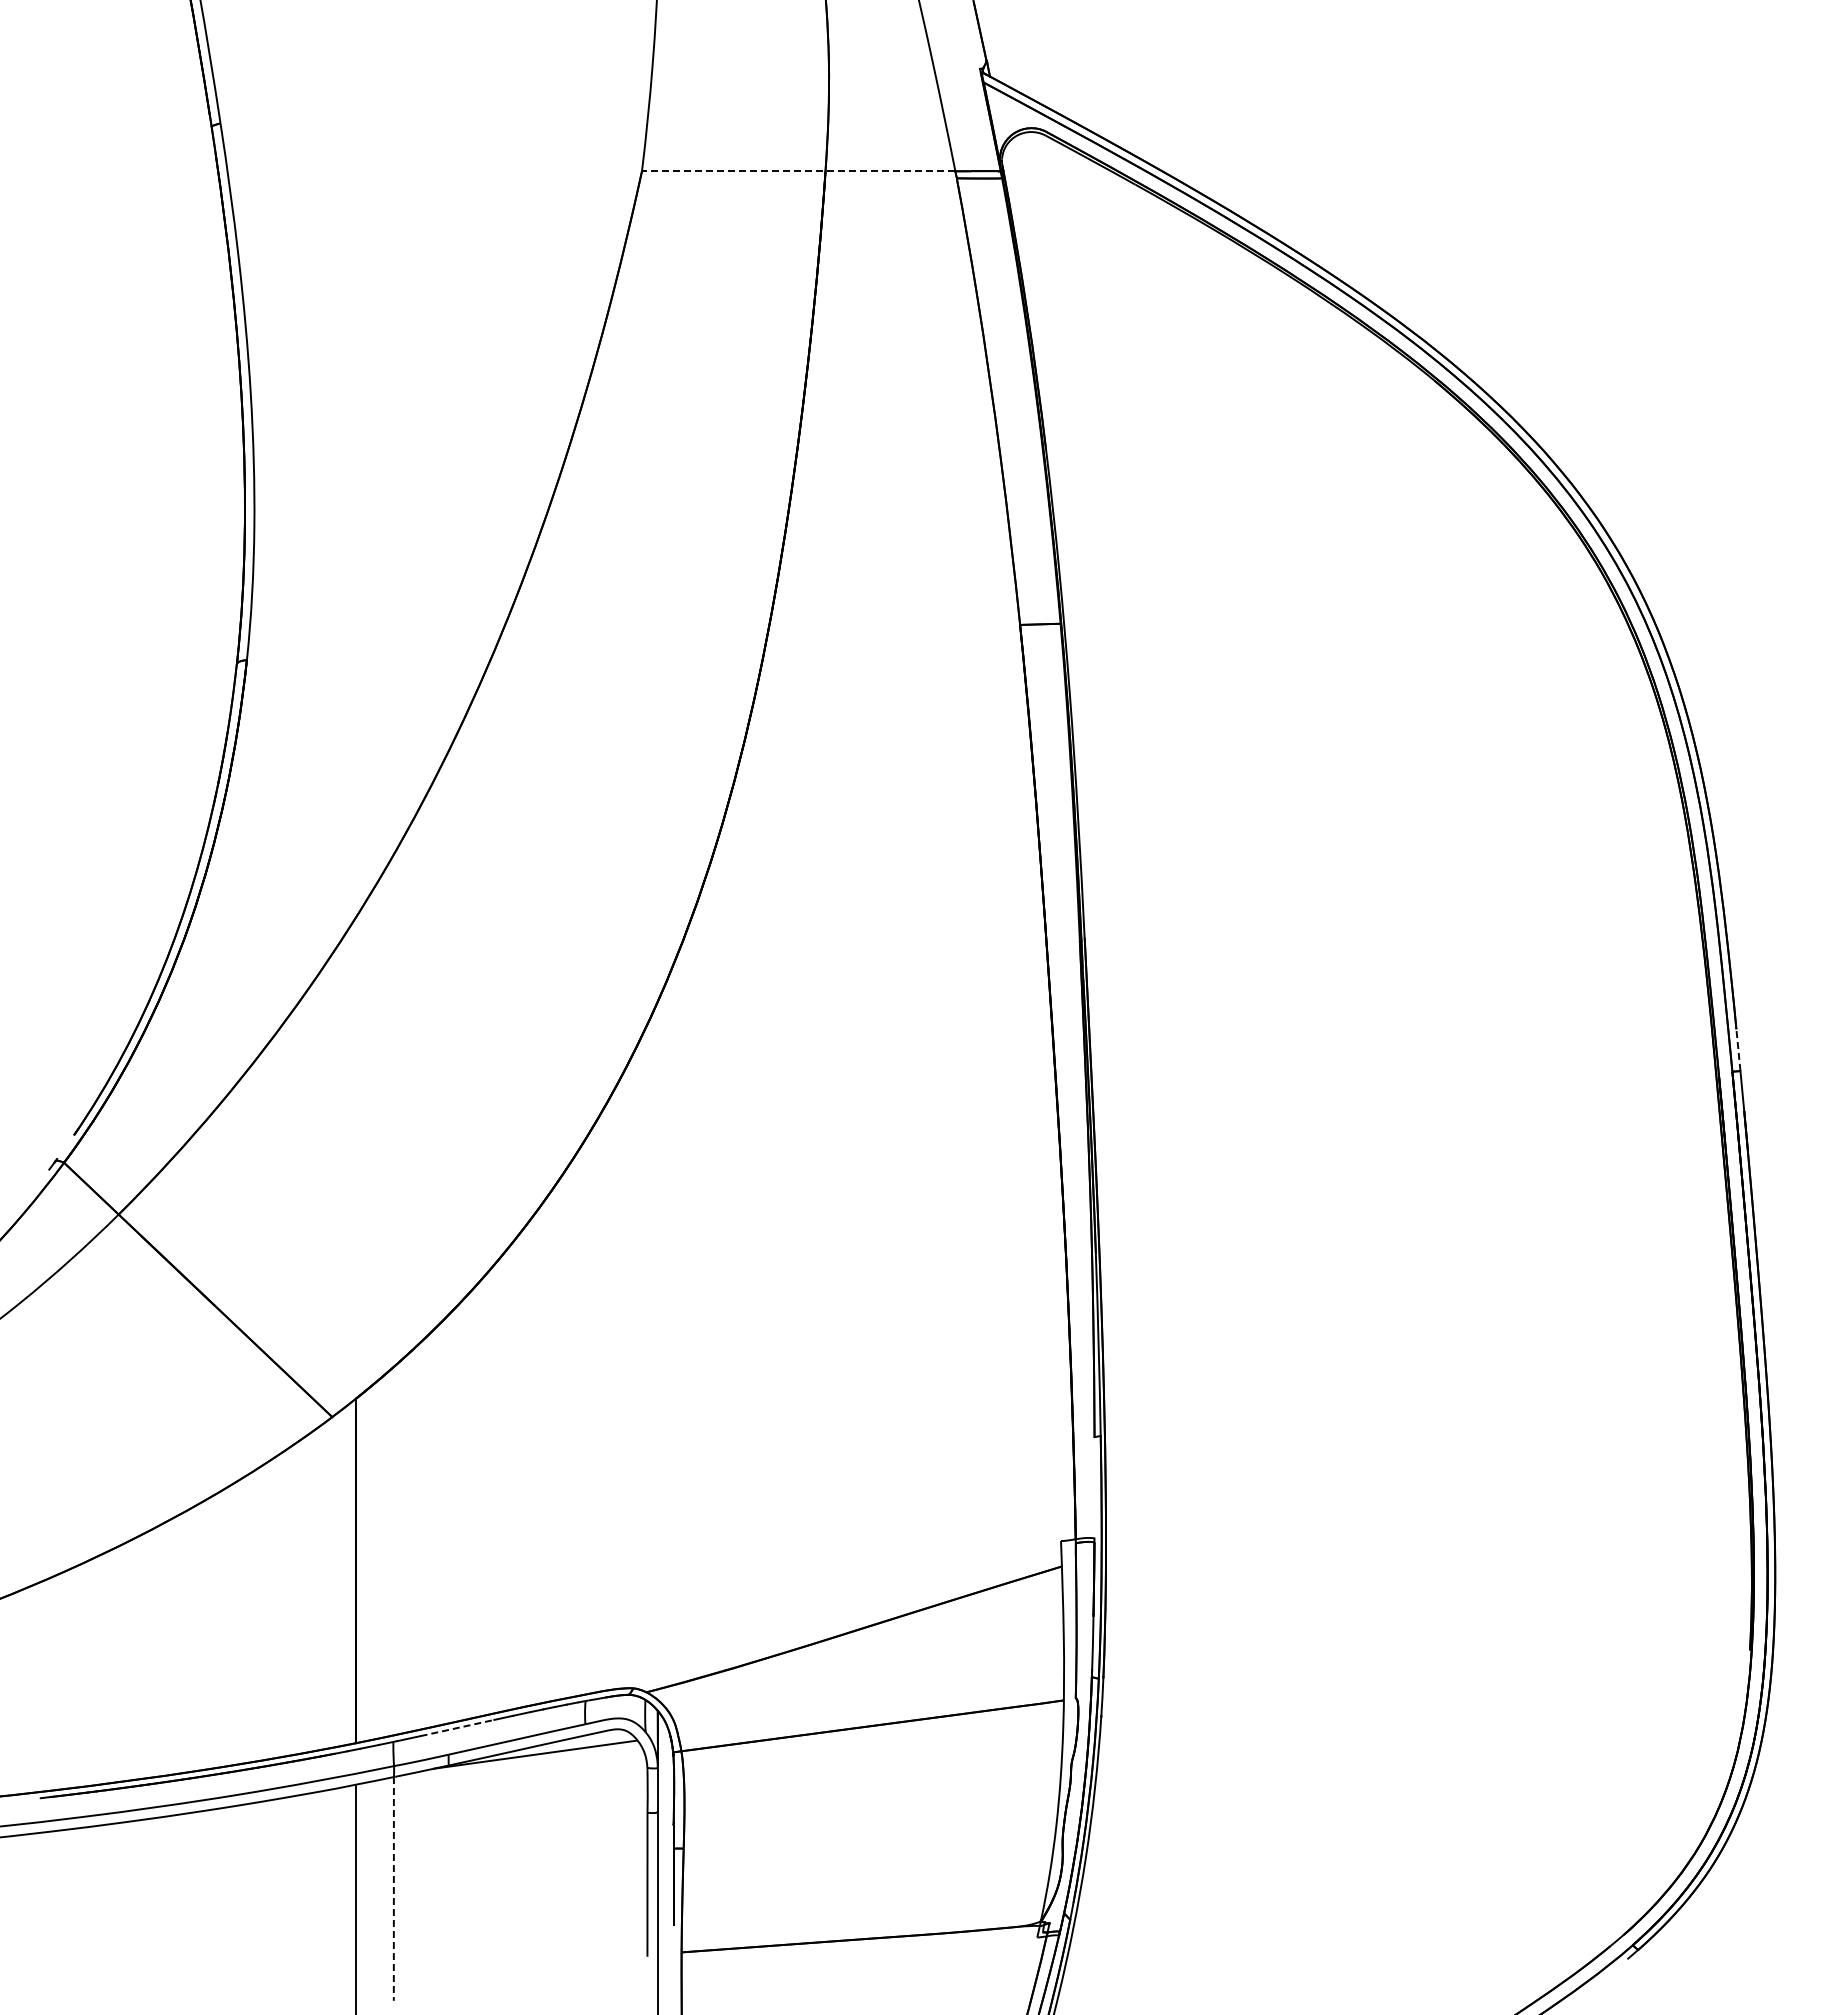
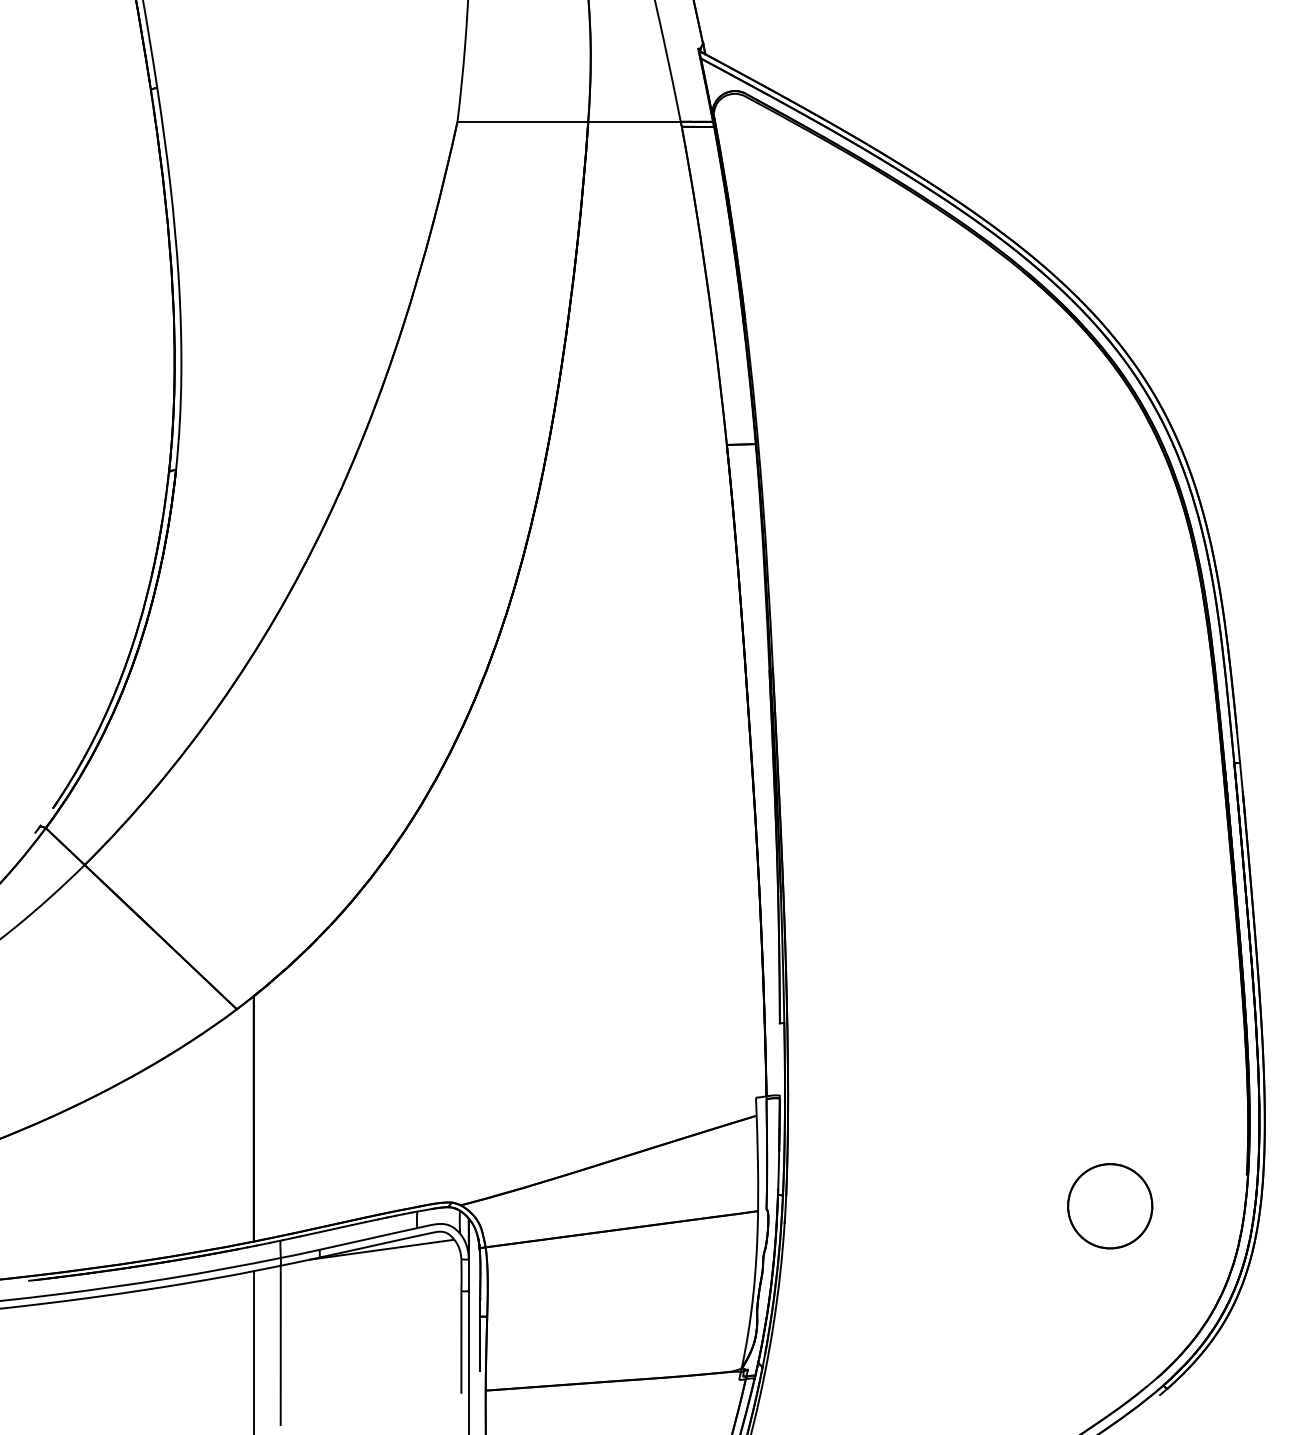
line: (798, 171) -> (569, 121), dashed -> solid
line: (1738, 1050) -> (1238, 748), dashed -> solid
part: (1558, 1693) -> (1110, 1206), added
line: (457, 1728) -> (326, 1231), dashed -> solid
line: (393, 1888) -> (280, 1345), dashed -> solid

